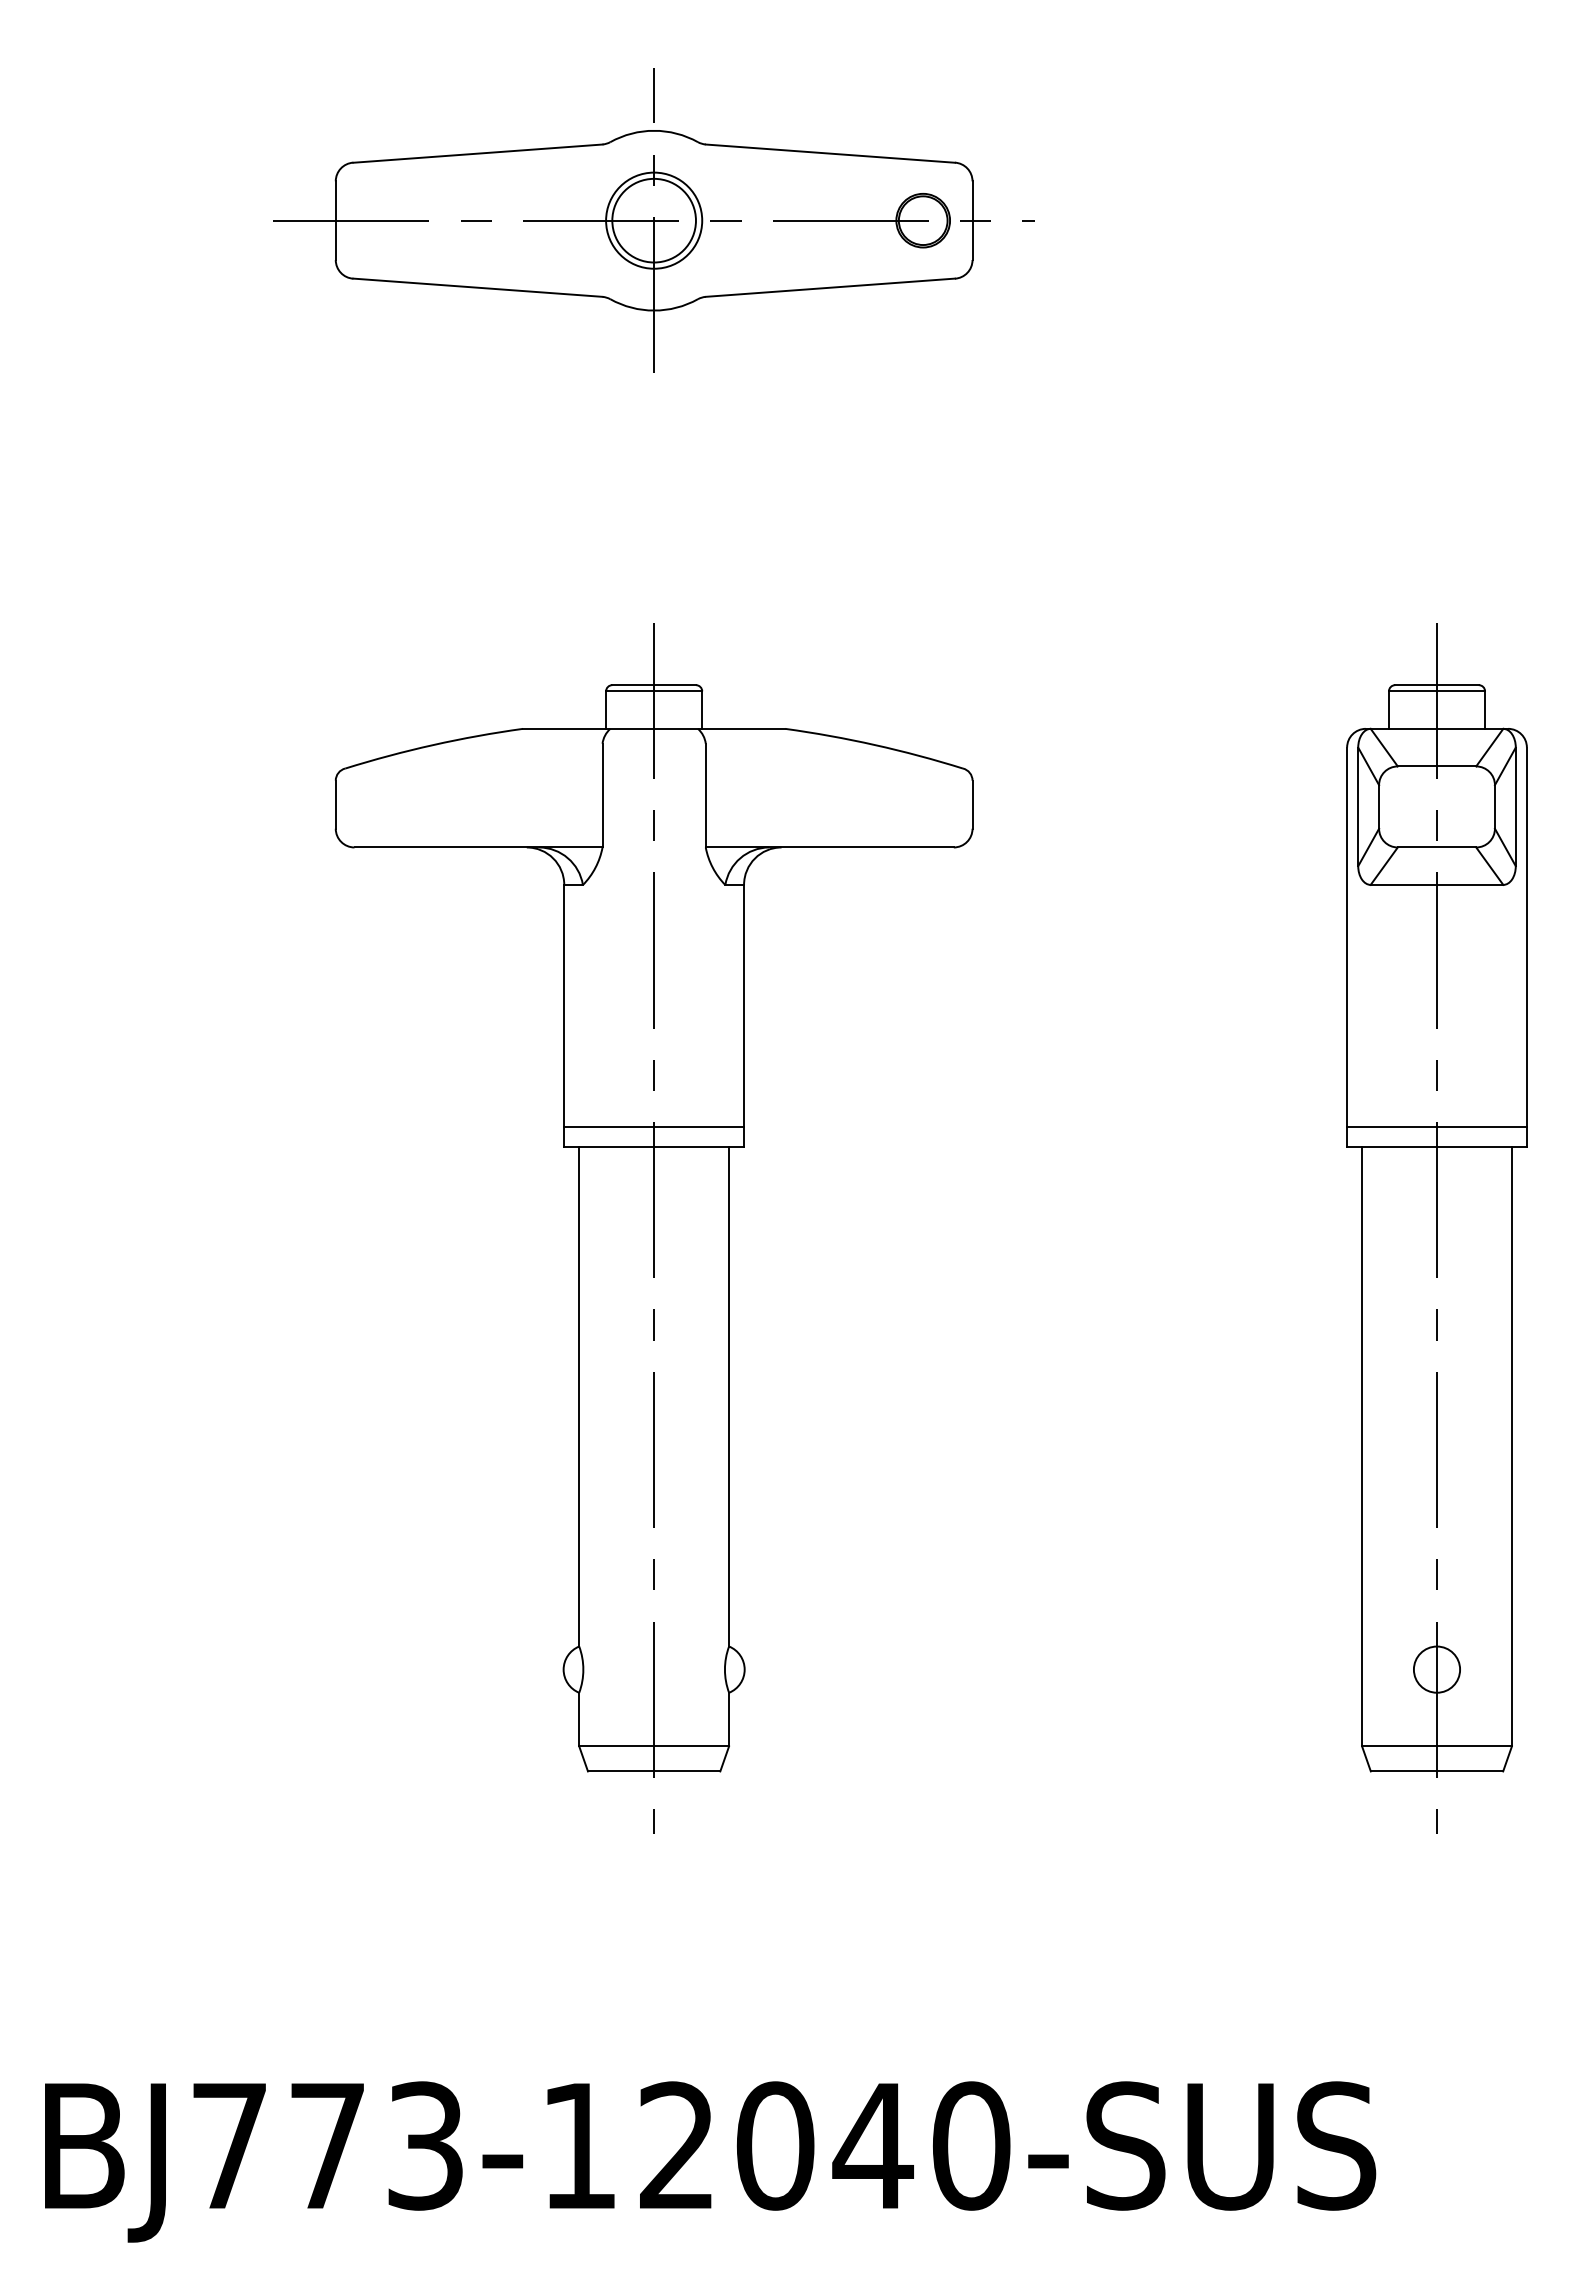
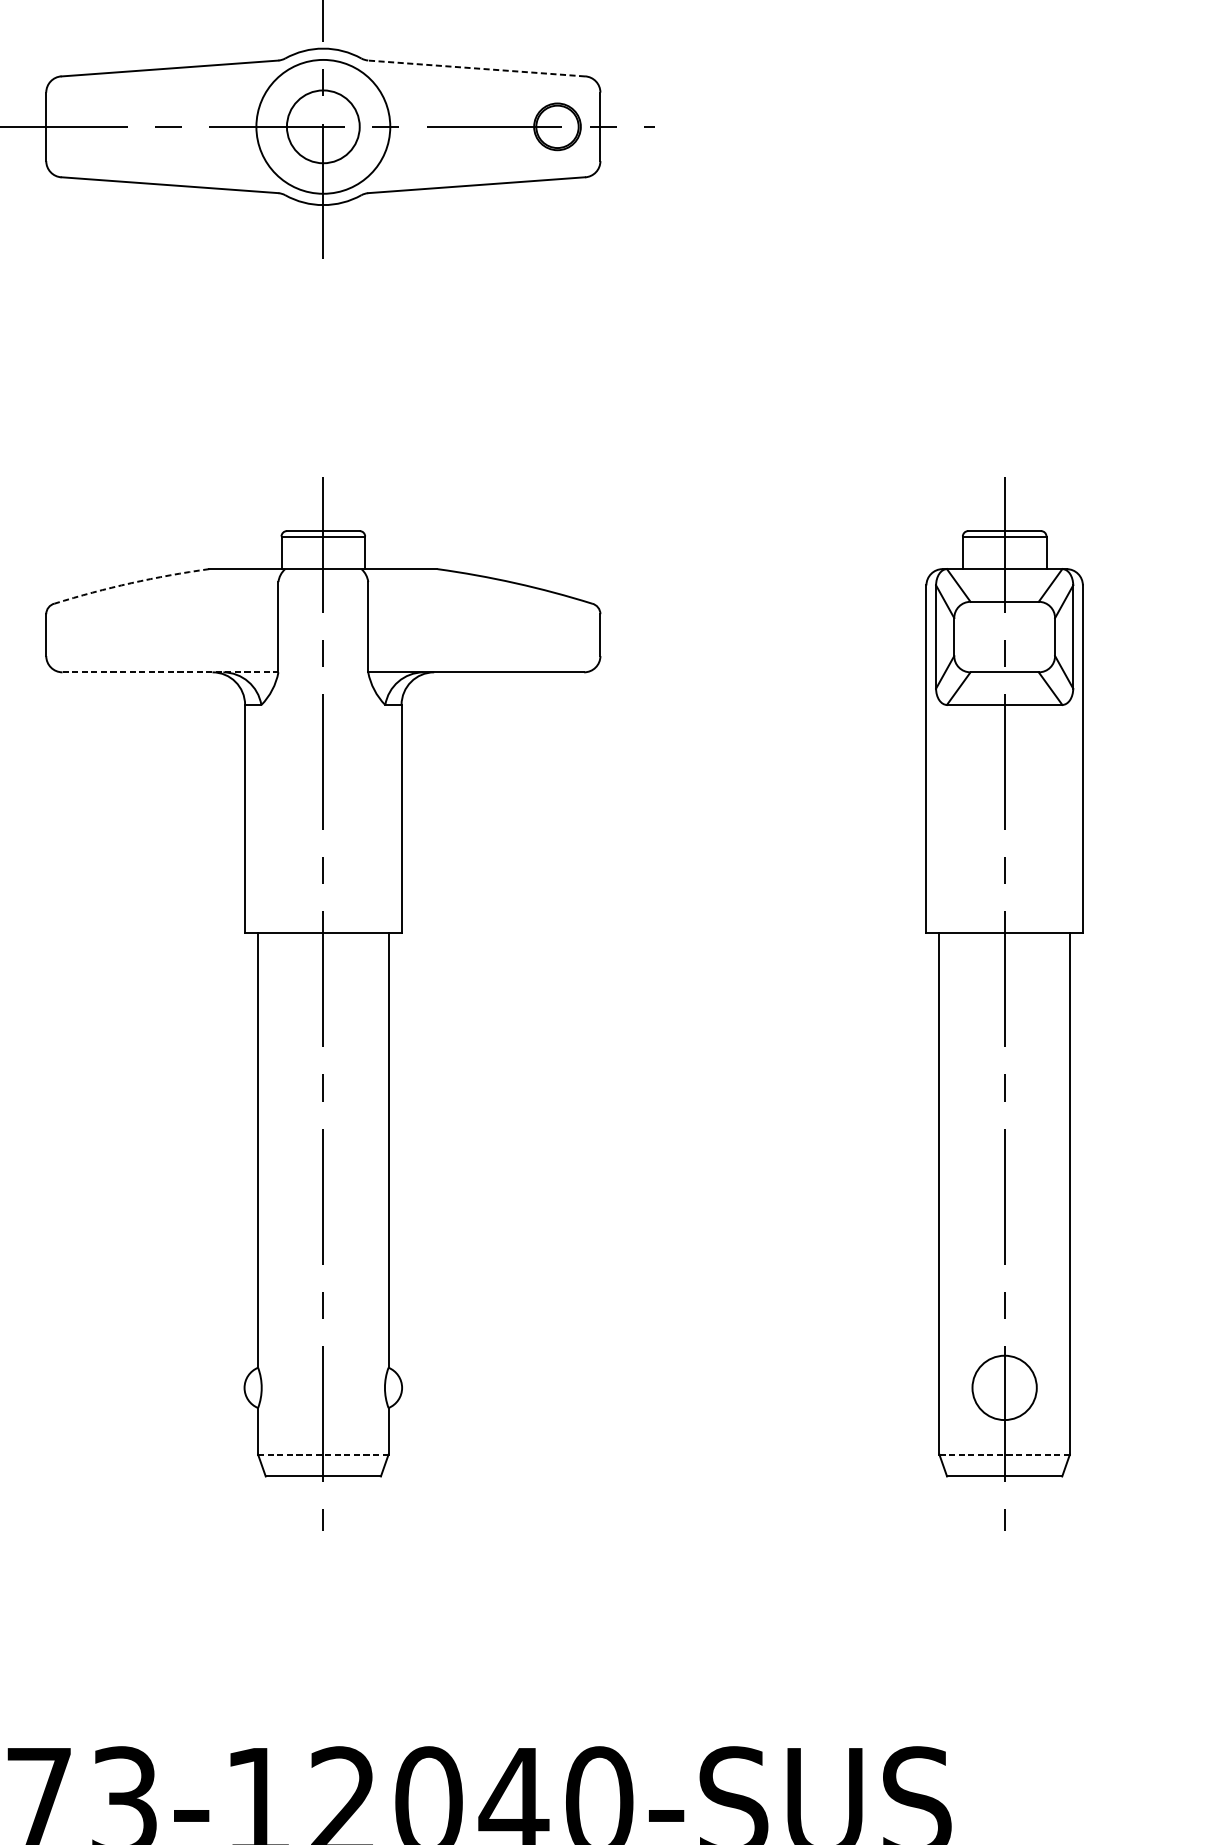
line: (830, 153) -> (476, 68), solid -> dashed
circle: (654, 220) -> (323, 126), size x1.6
arc: (433, 745) -> (131, 583), solid -> dashed
line: (479, 847) -> (171, 672), solid -> dashed
line: (654, 1126) -> (323, 915), removed
line: (1436, 1126) -> (1004, 915), removed
circle: (1436, 1669) -> (1004, 1387), size x1.6
line: (654, 1746) -> (323, 1454), solid -> dashed
line: (1437, 1746) -> (1005, 1454), solid -> dashed

